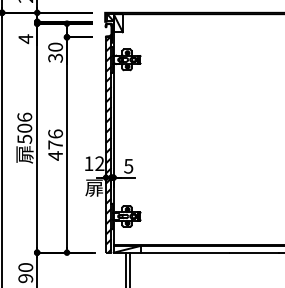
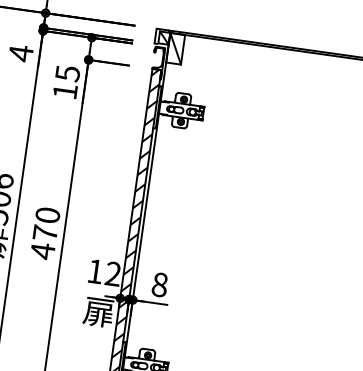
text: (55, 52) -> (66, 82), 30 -> 15
text: (55, 133) -> (47, 214), 476 -> 470
text: (128, 165) -> (159, 283), 5 -> 8

